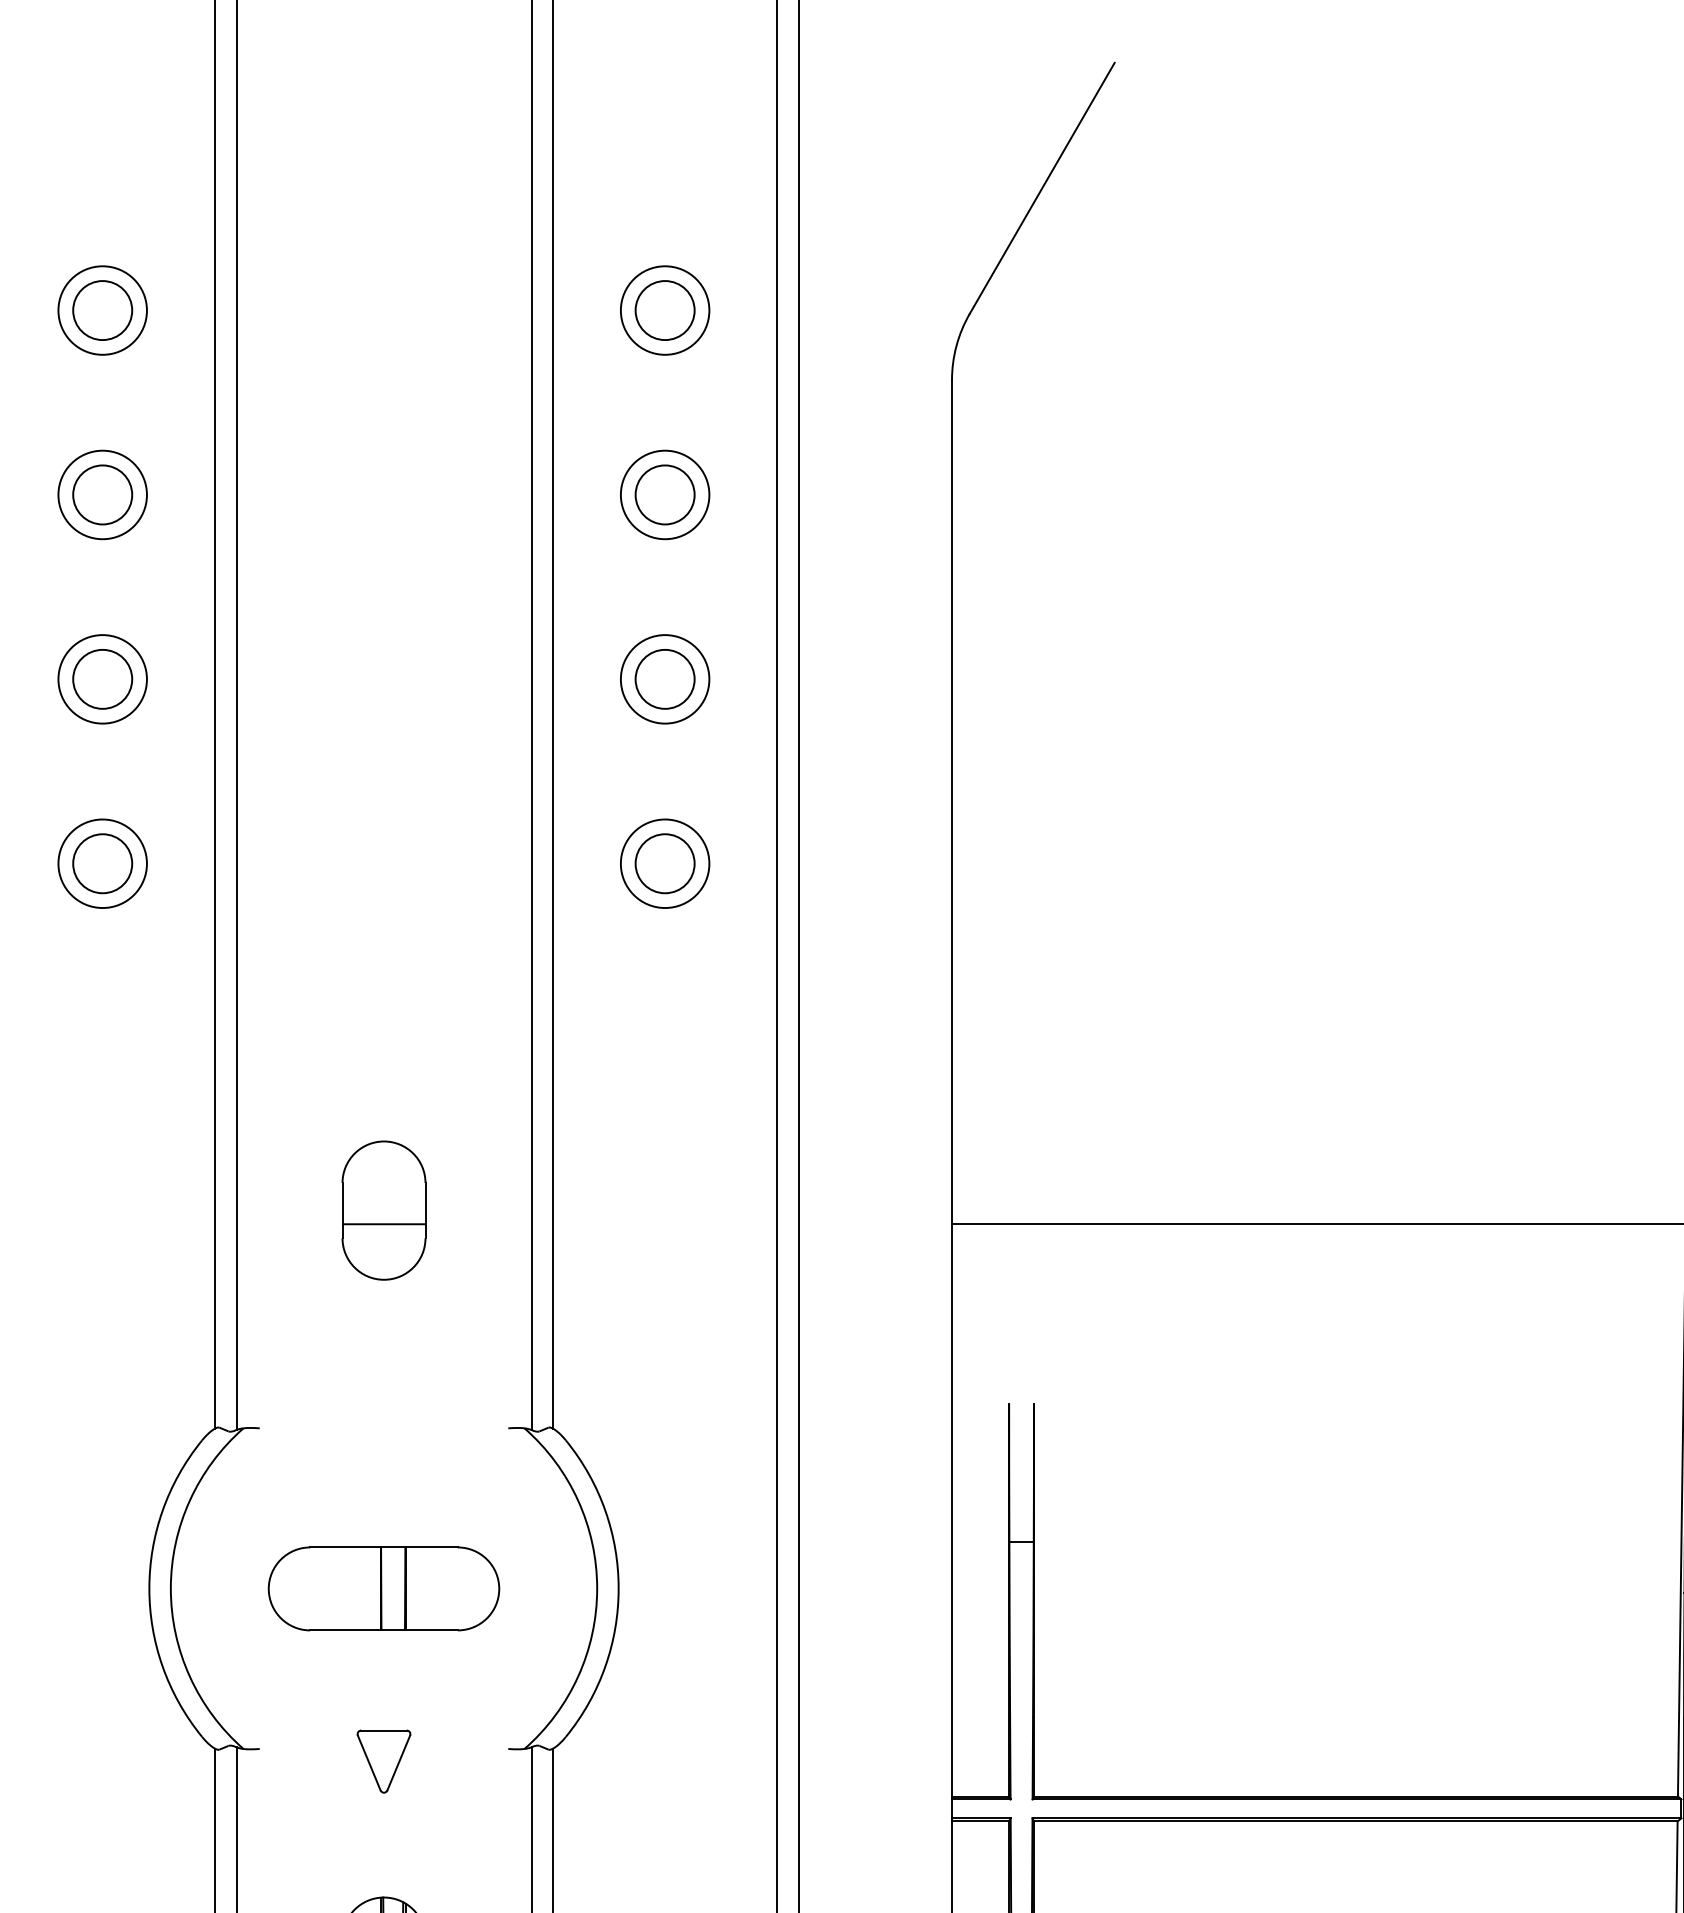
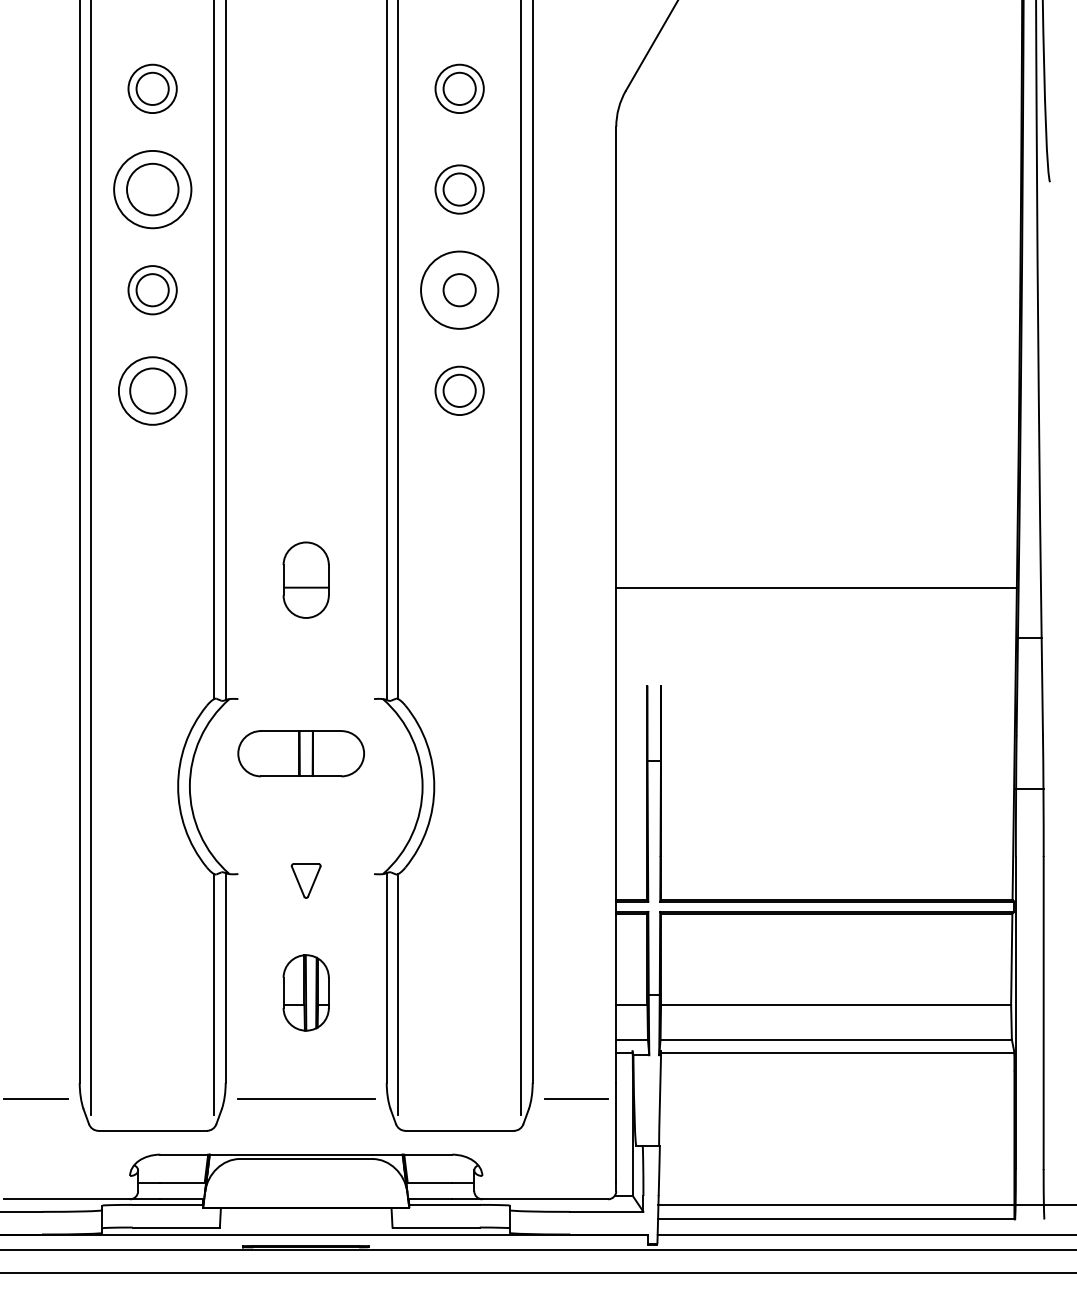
part: (102, 494) -> (152, 189), size x1.6
circle: (664, 679) -> (459, 290), size x1.6
part: (102, 863) -> (152, 390), size x1.4
part: (382, 1588) -> (300, 753), moved

